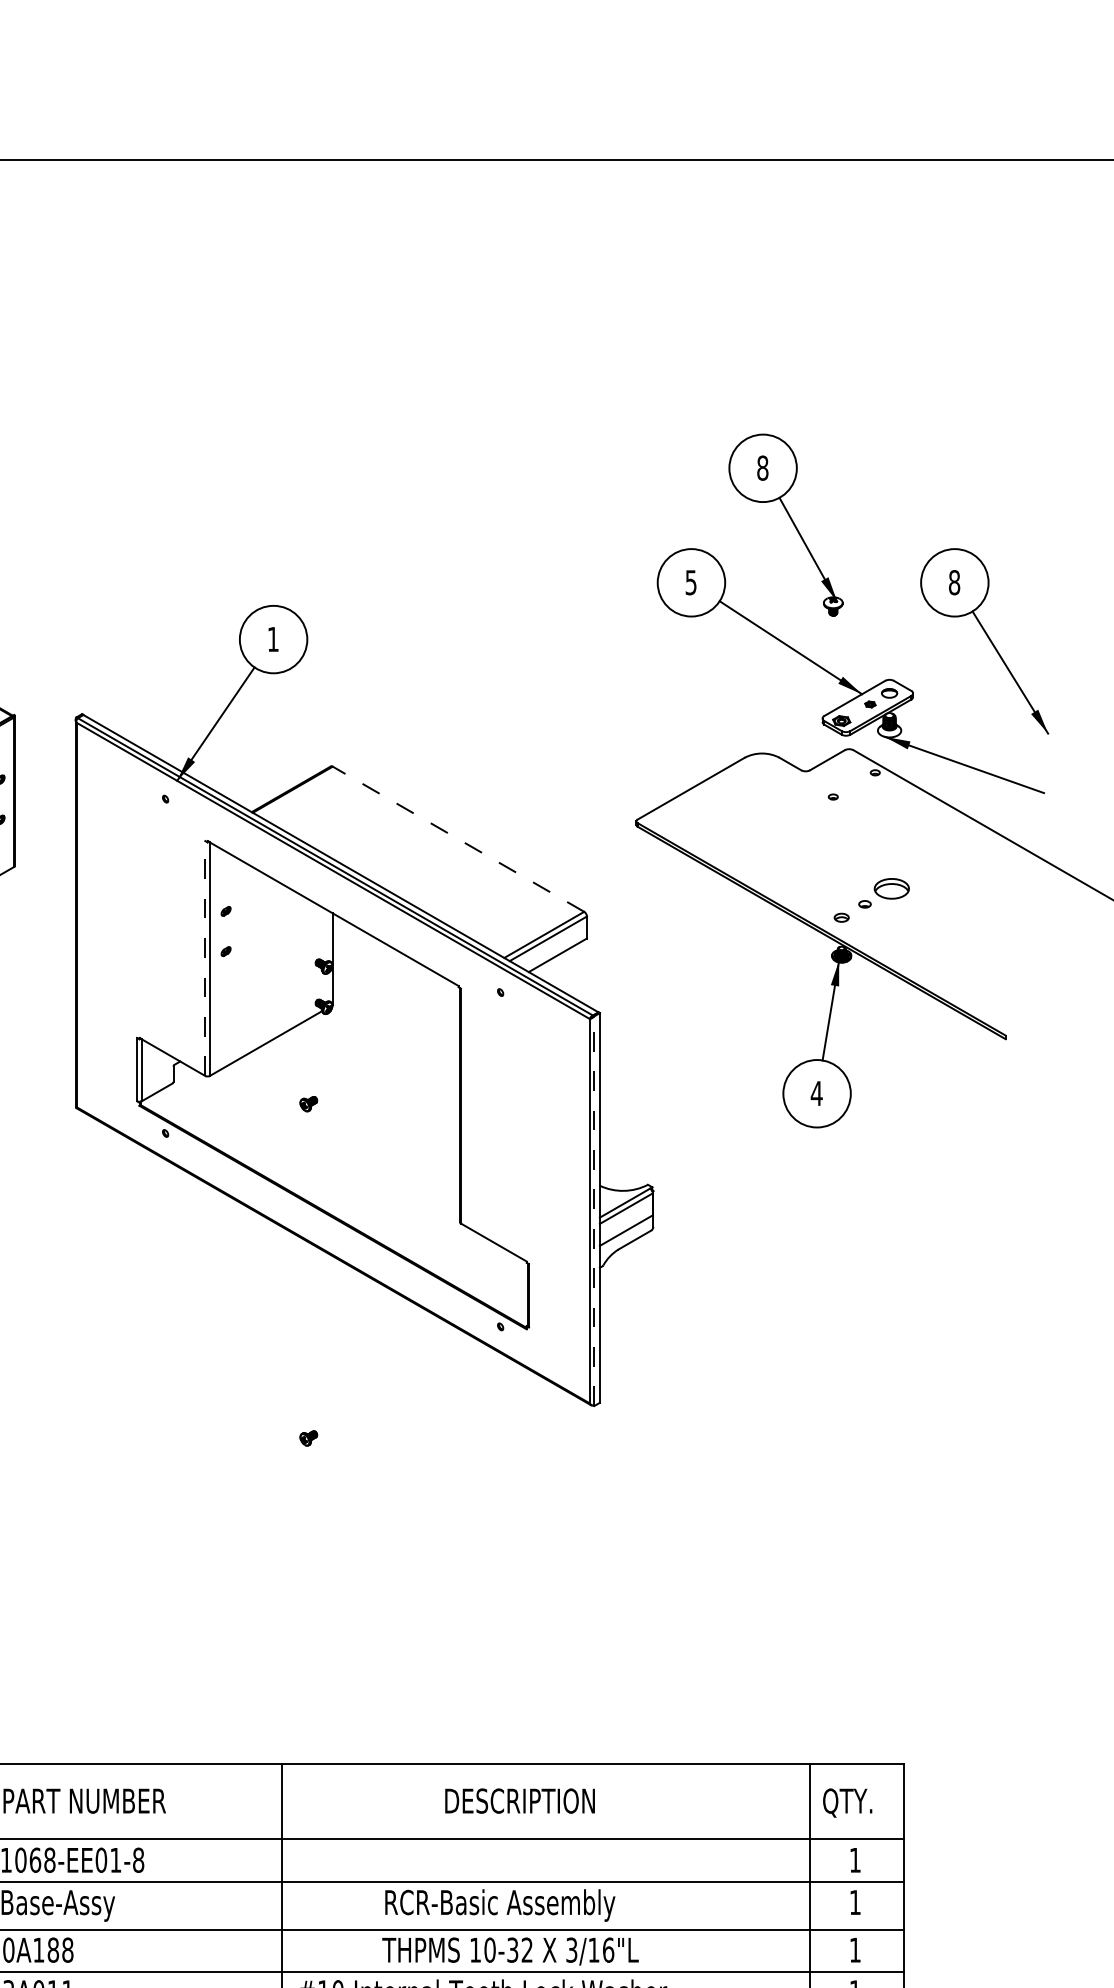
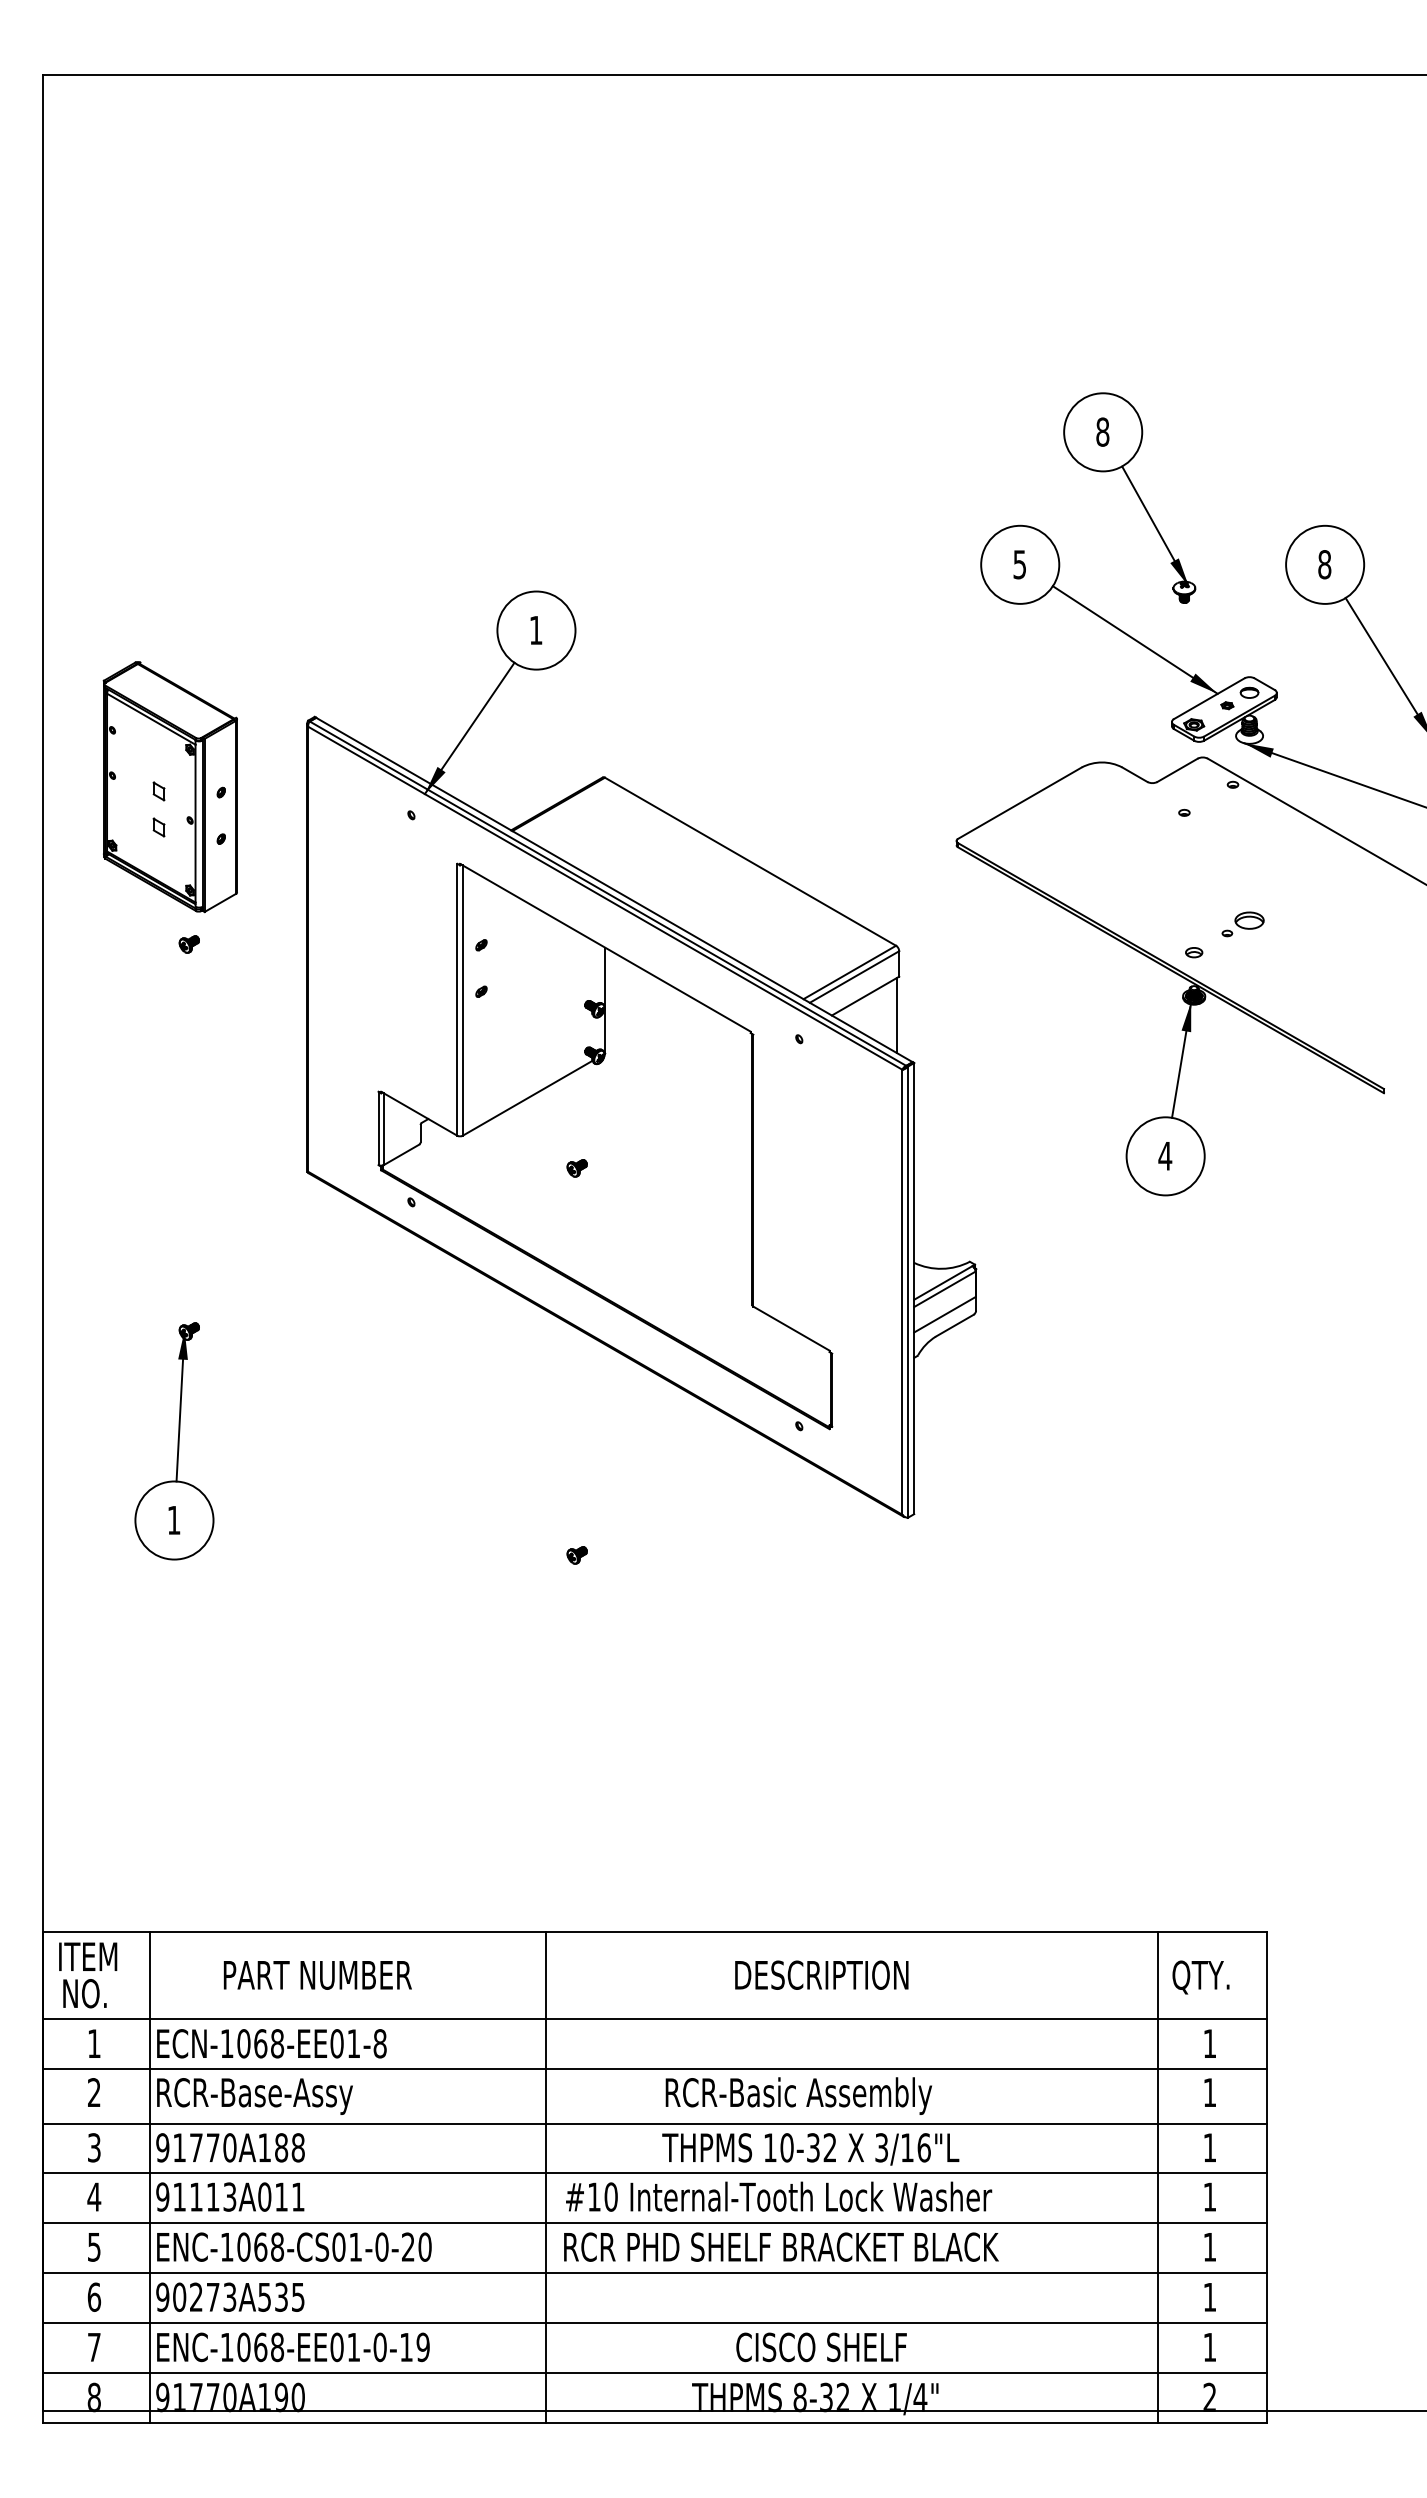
line: (458, 839) -> (750, 861), dashed -> solid
part: (883, 893) -> (1242, 924), size x0.71
line: (205, 958) -> (457, 999), dashed -> solid
line: (585, 972) -> (897, 1015), added
line: (594, 1211) -> (907, 1292), dashed -> solid

